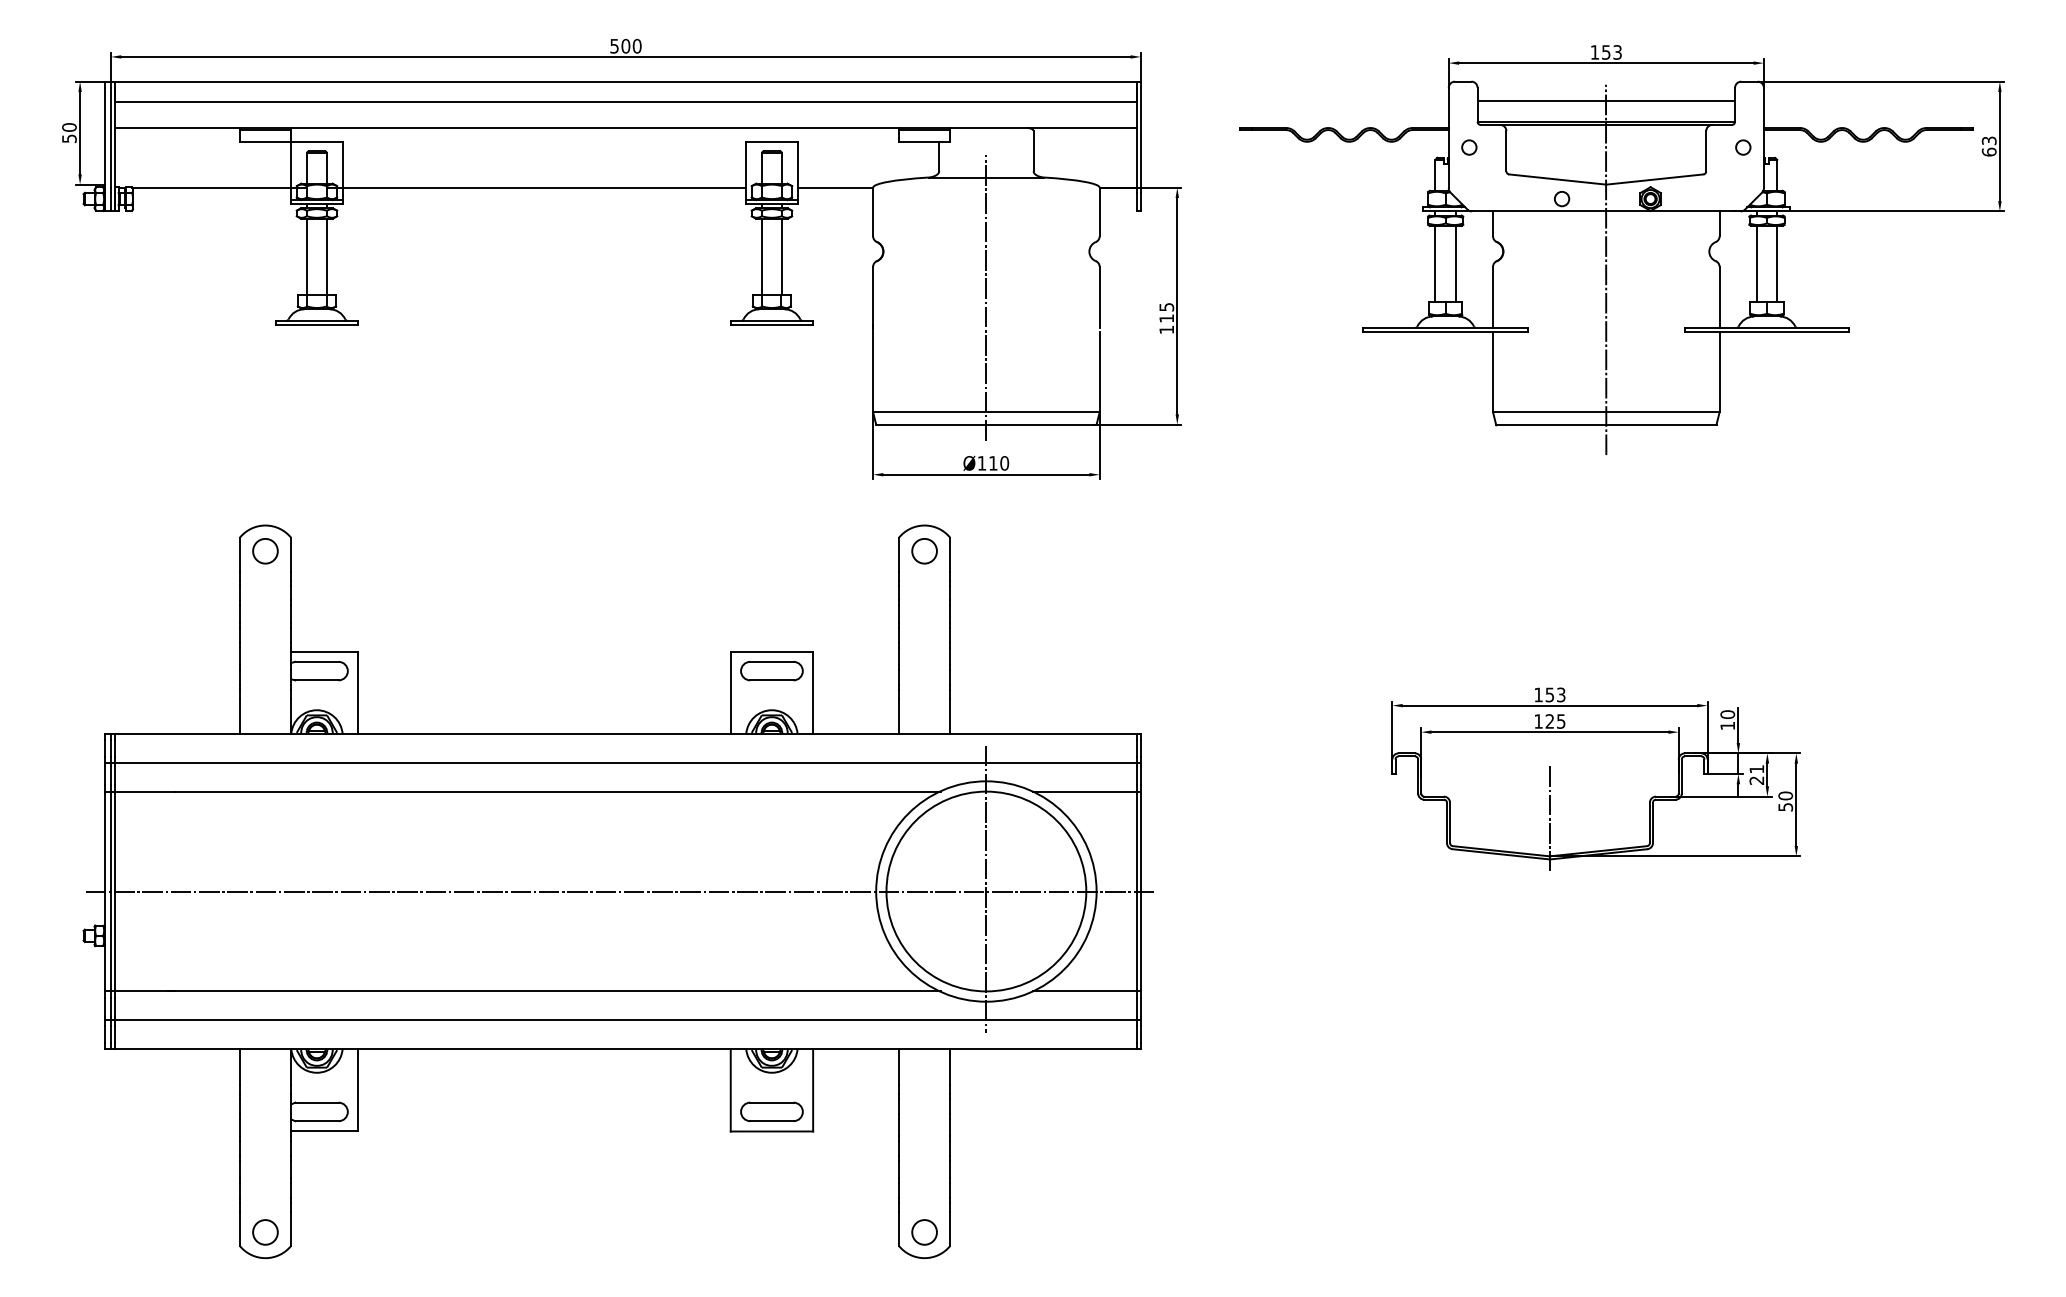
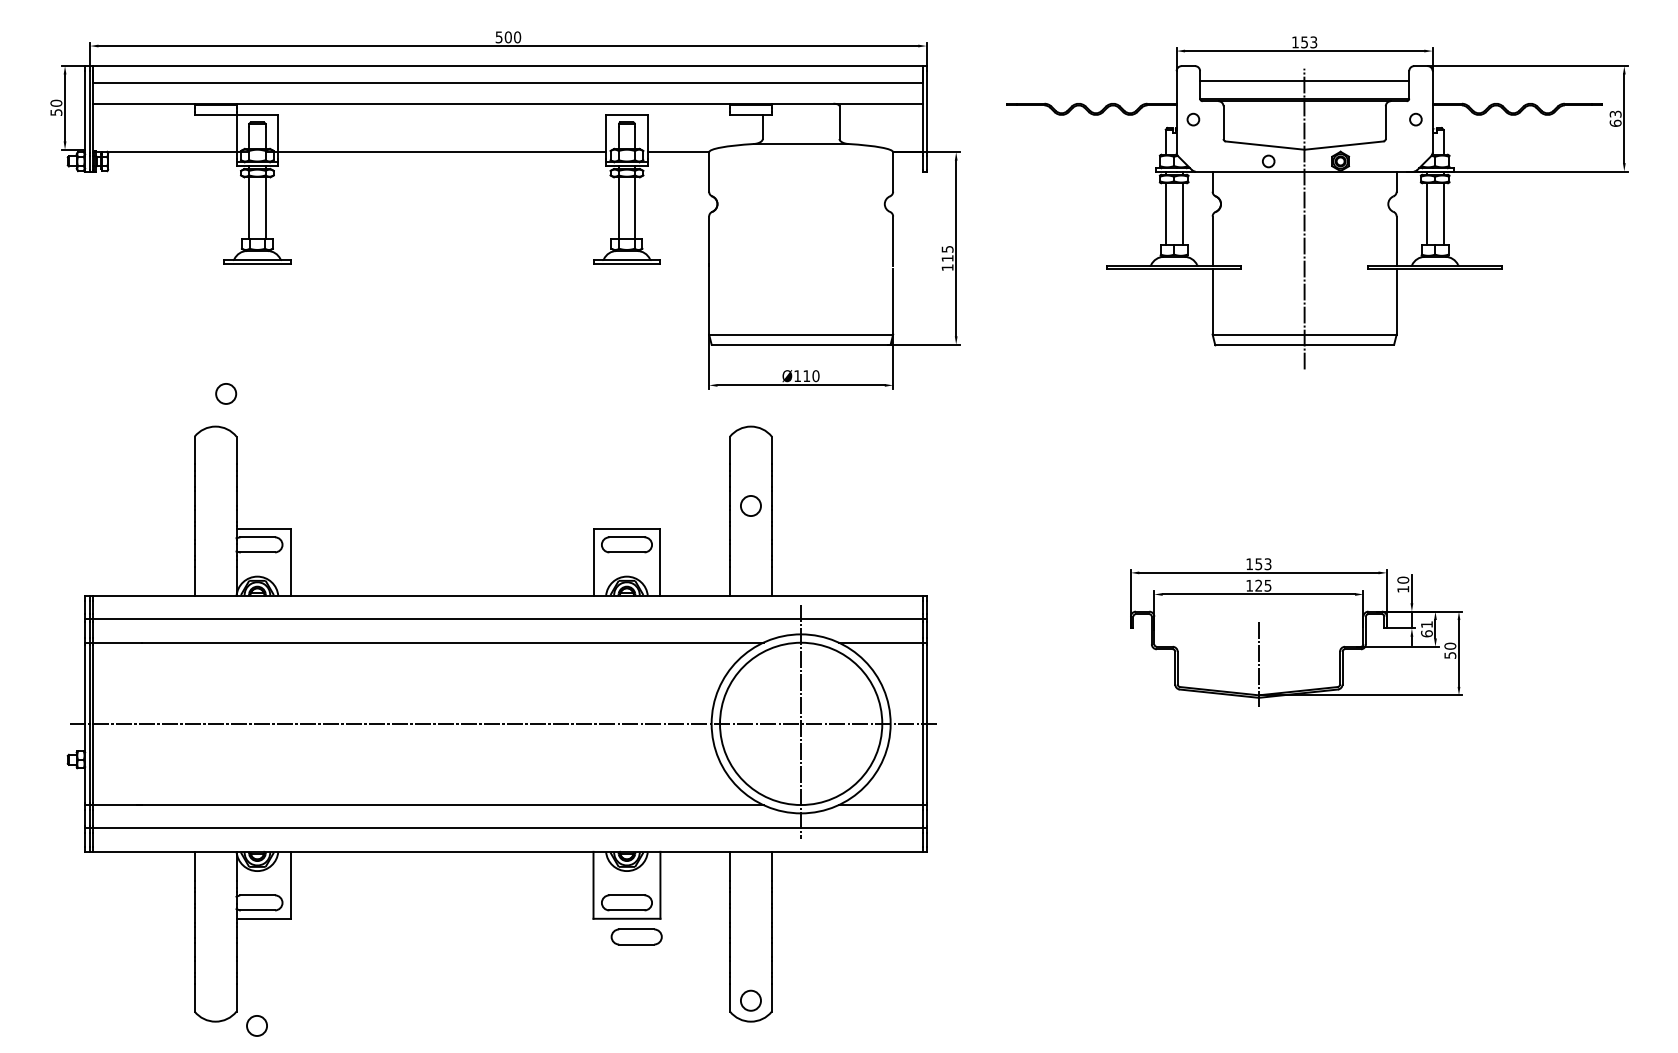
line: (986, 297) -> (801, 241), removed
circle: (265, 551) -> (226, 394), moved
circle: (924, 551) -> (750, 506), moved
text: (1756, 780) -> (1426, 633), 21 -> 61
part: (783, 1153) -> (636, 936), added
circle: (265, 1232) -> (257, 1026), moved

